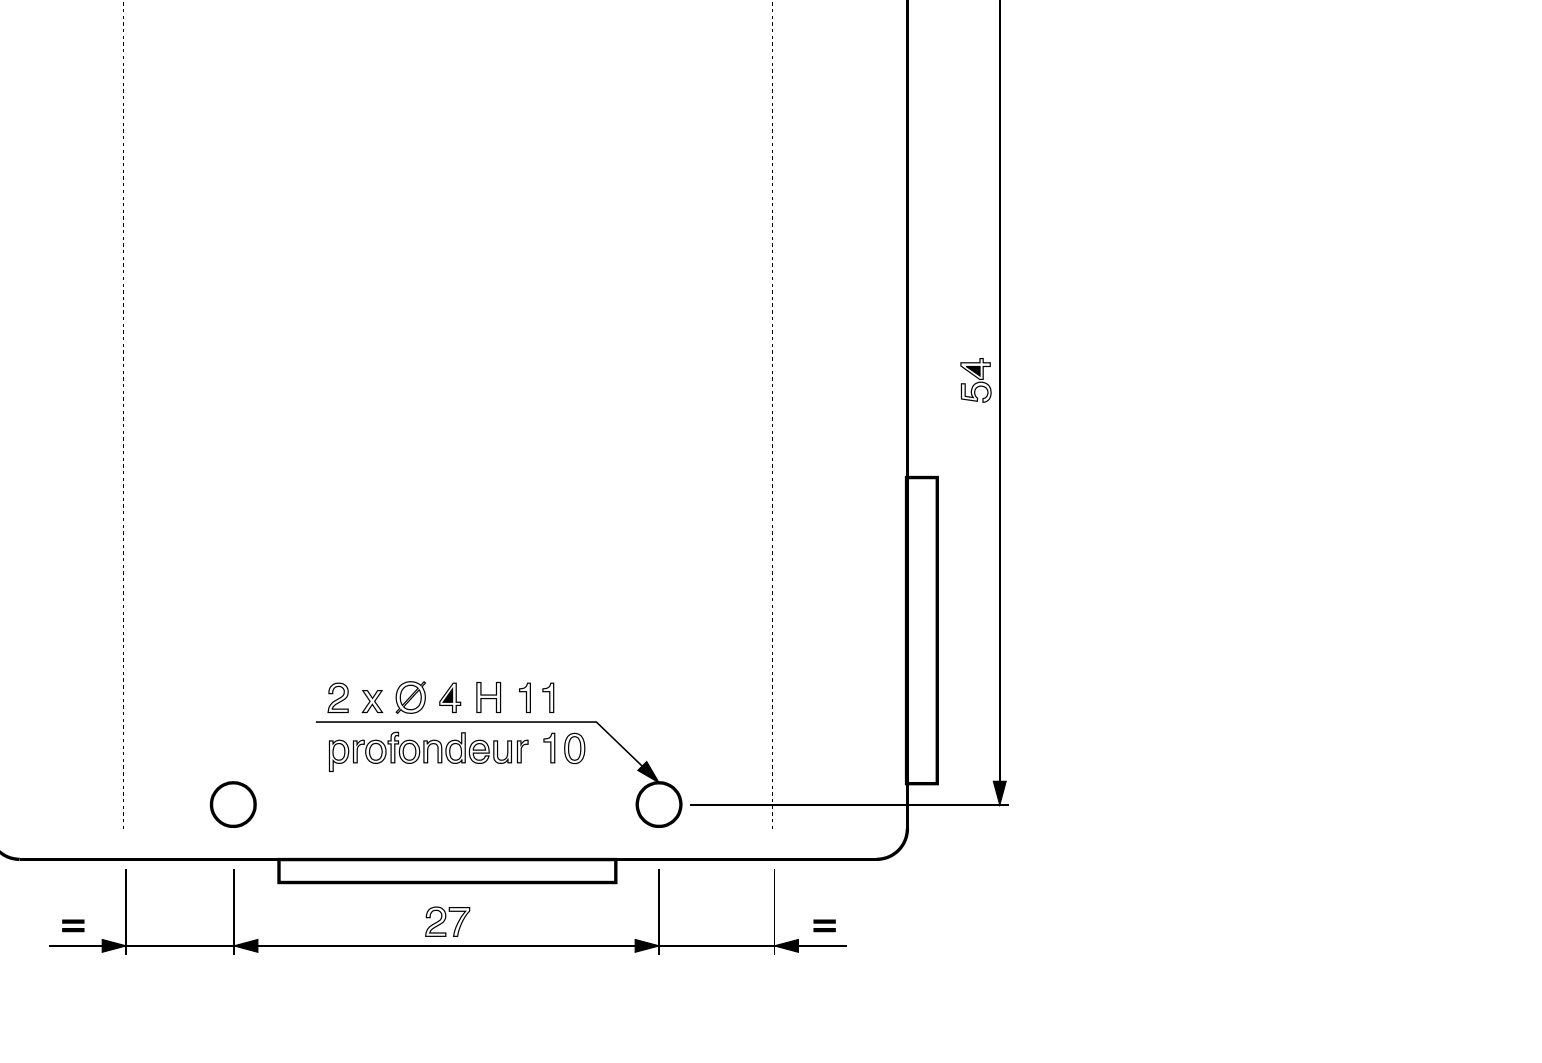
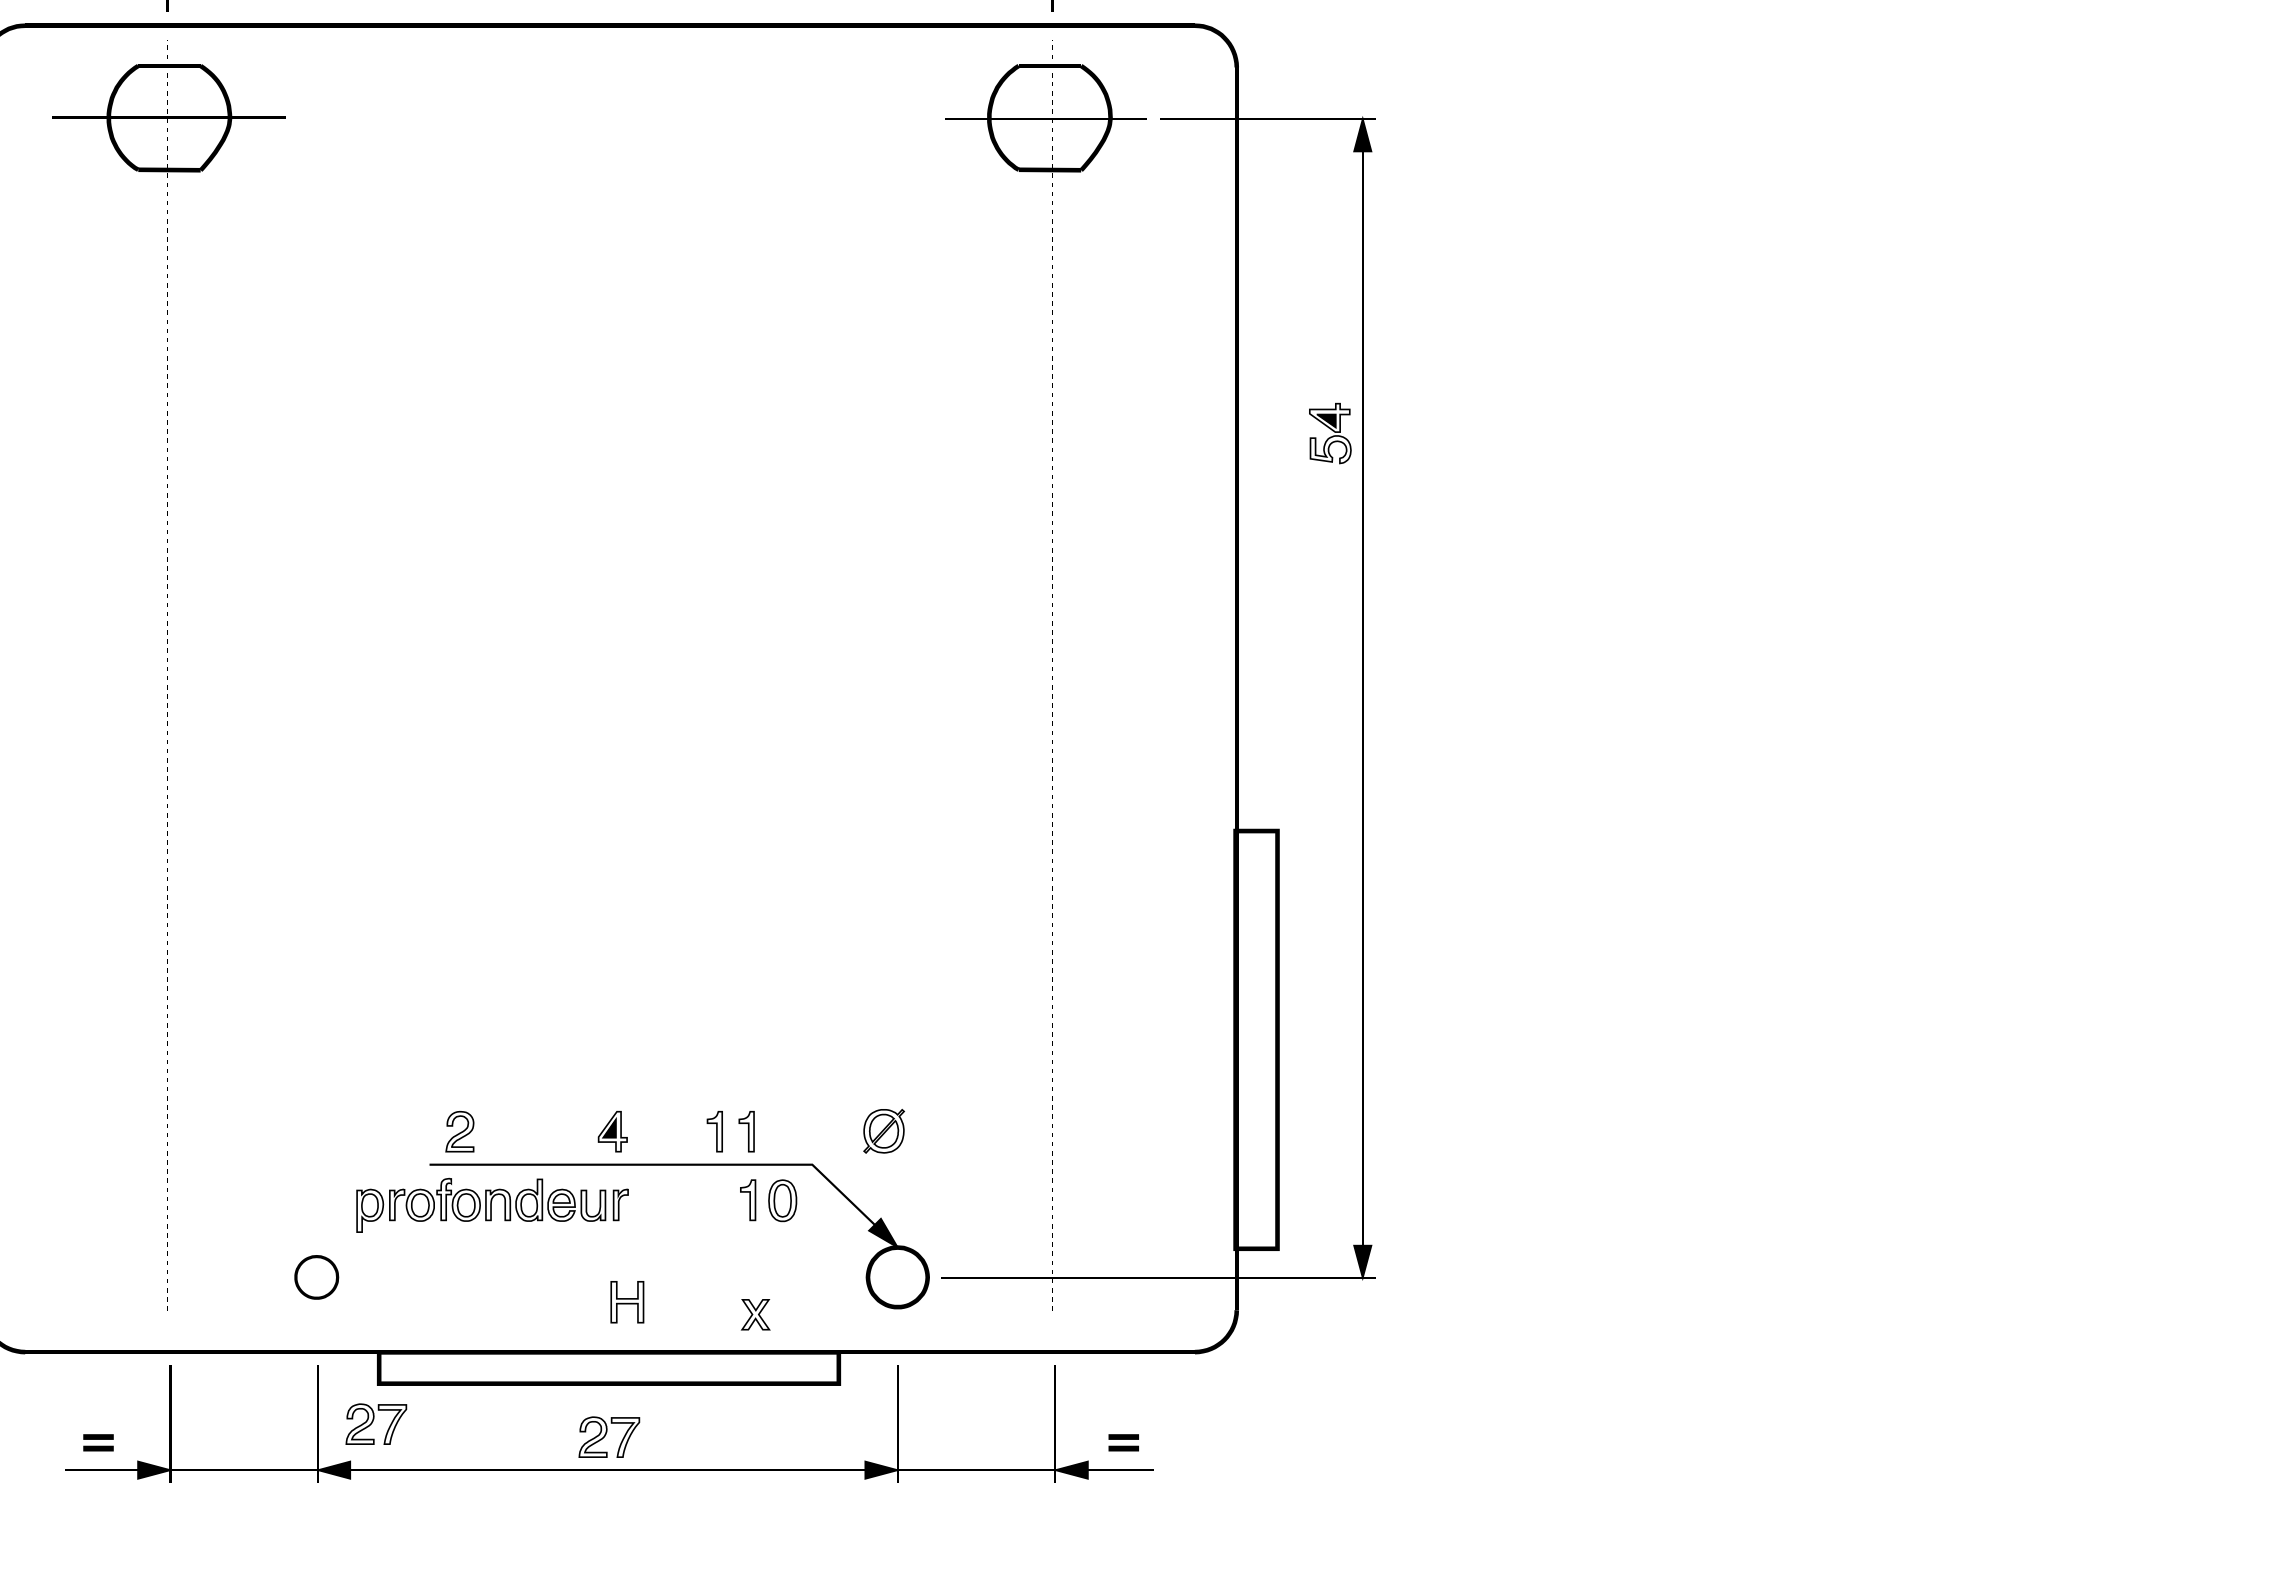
part: (976, 380) -> (1330, 433), moved
part: (410, 697) -> (883, 1131), moved
part: (488, 697) -> (627, 1302), moved
part: (372, 701) -> (755, 1314), moved
part: (428, 751) -> (492, 1204), moved
part: (233, 804) -> (316, 1277), size x0.7
part: (277, 911) -> (376, 1423), added

